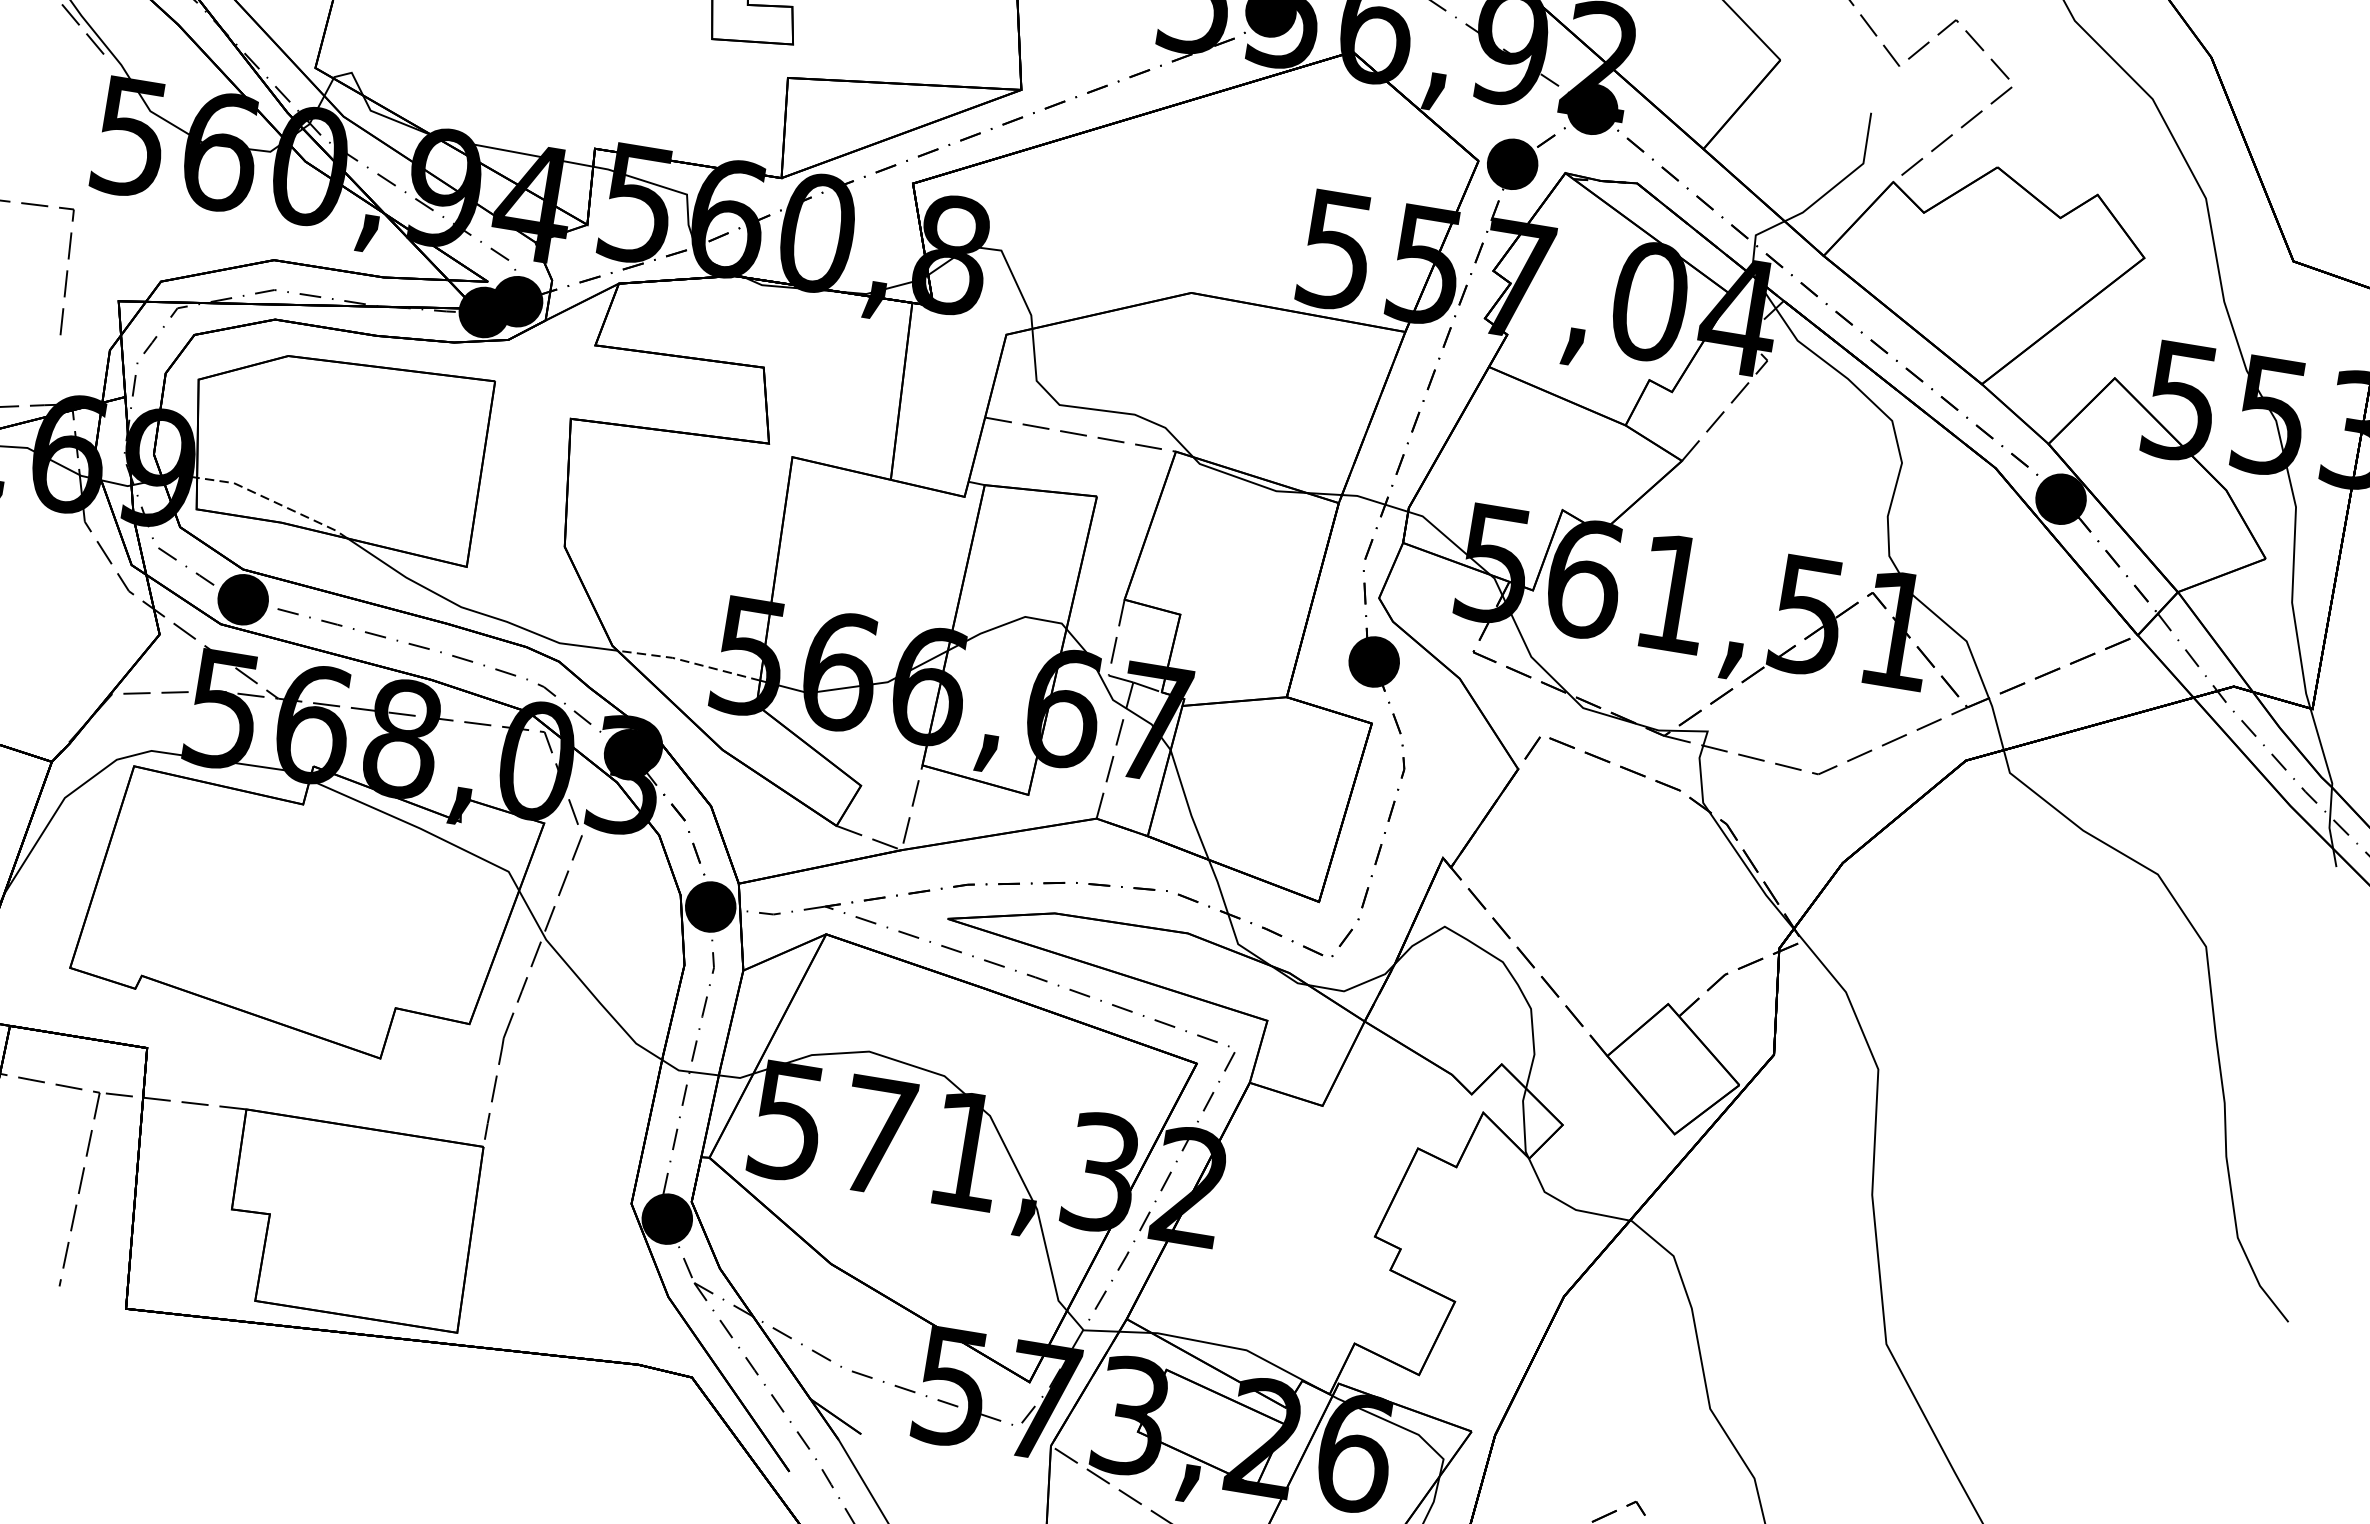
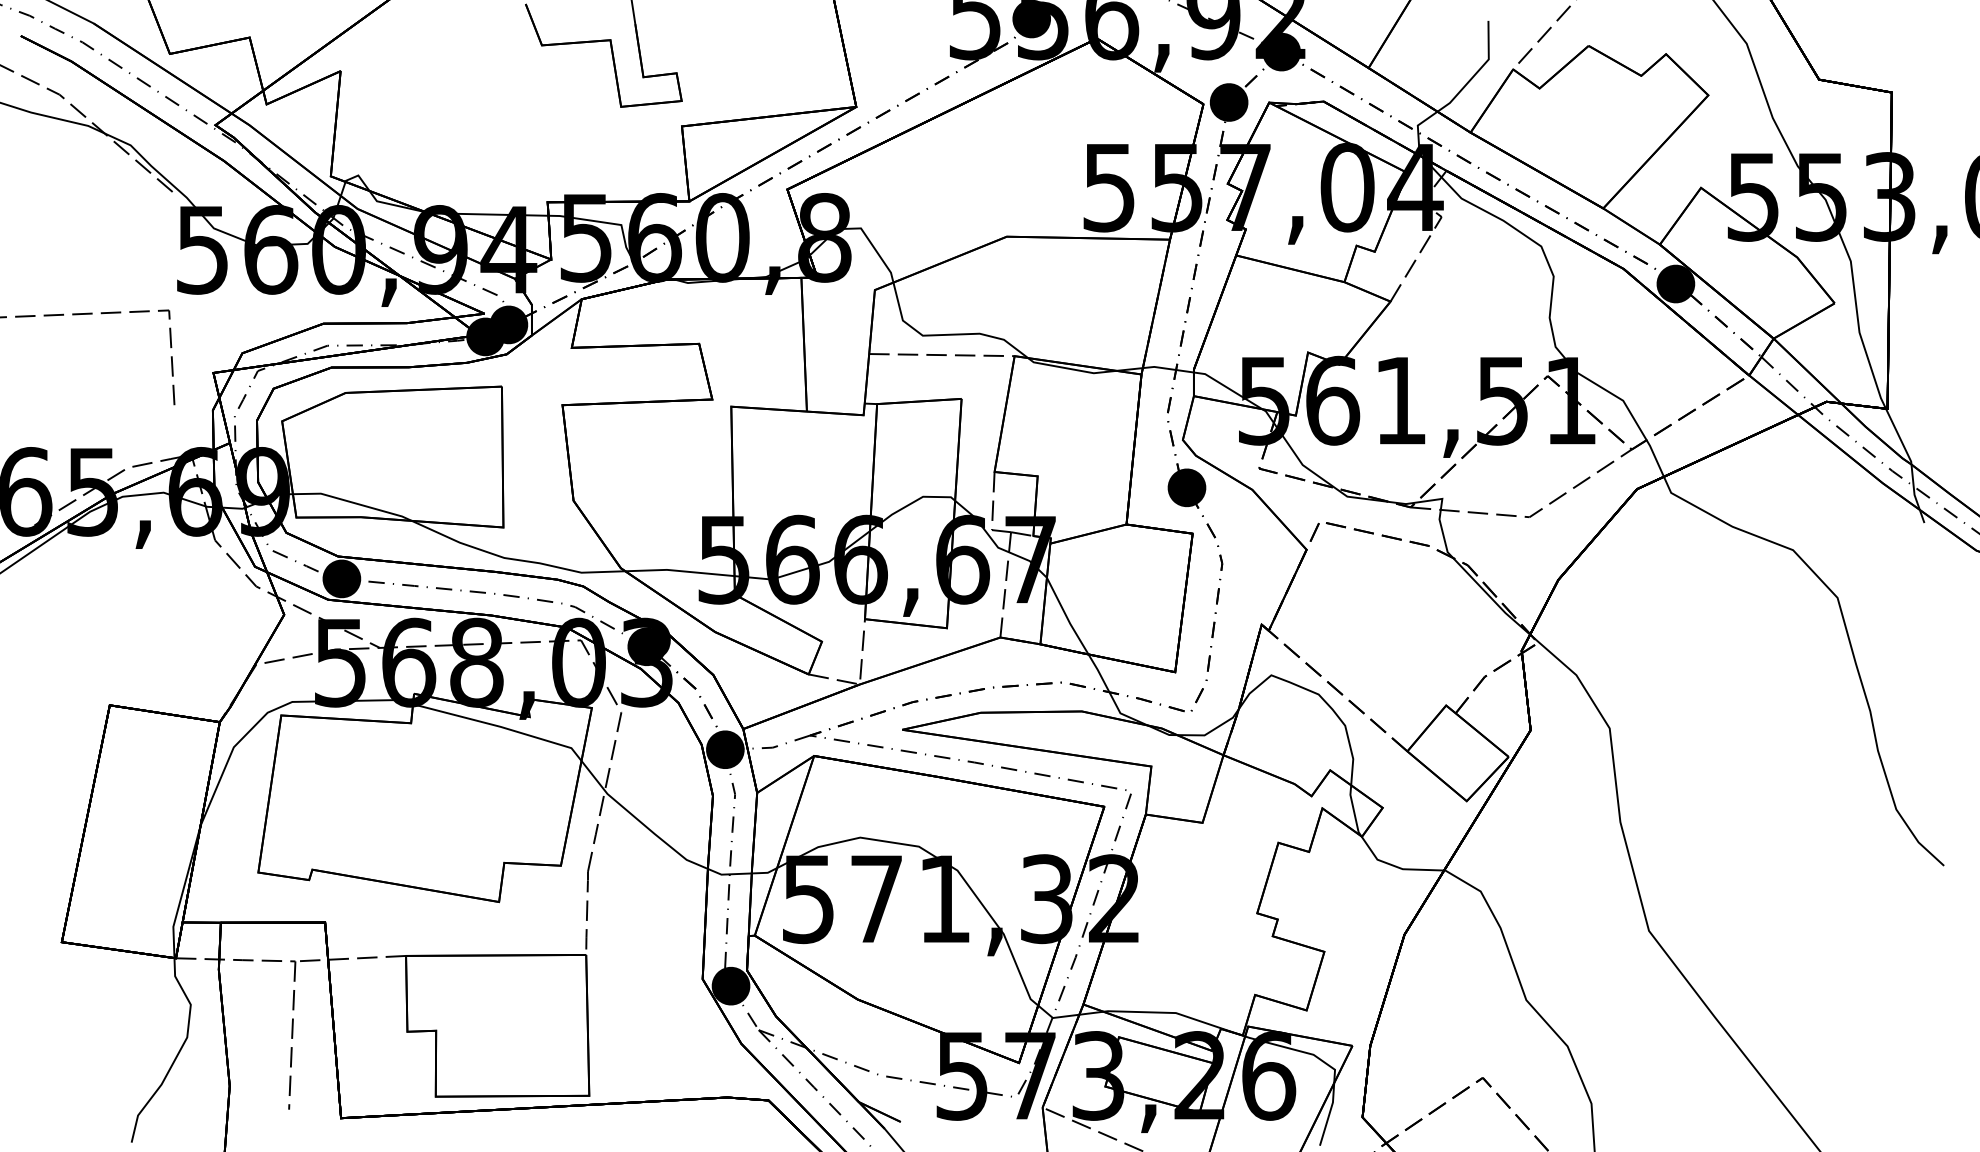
line: (273, 501) -> (352, 502), dashed -> solid
line: (687, 661) -> (678, 570), dashed -> solid

